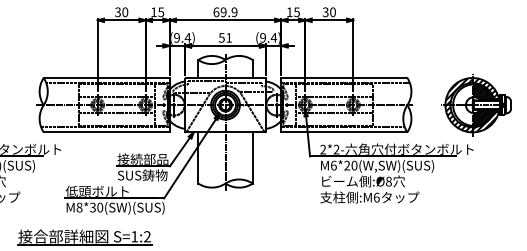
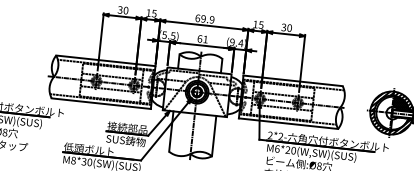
text: (182, 37) -> (168, 35), (9.4) -> (5.5)
text: (221, 37) -> (199, 38), 51 -> 61
hatch: (483, 117) -> (399, 123), removed

